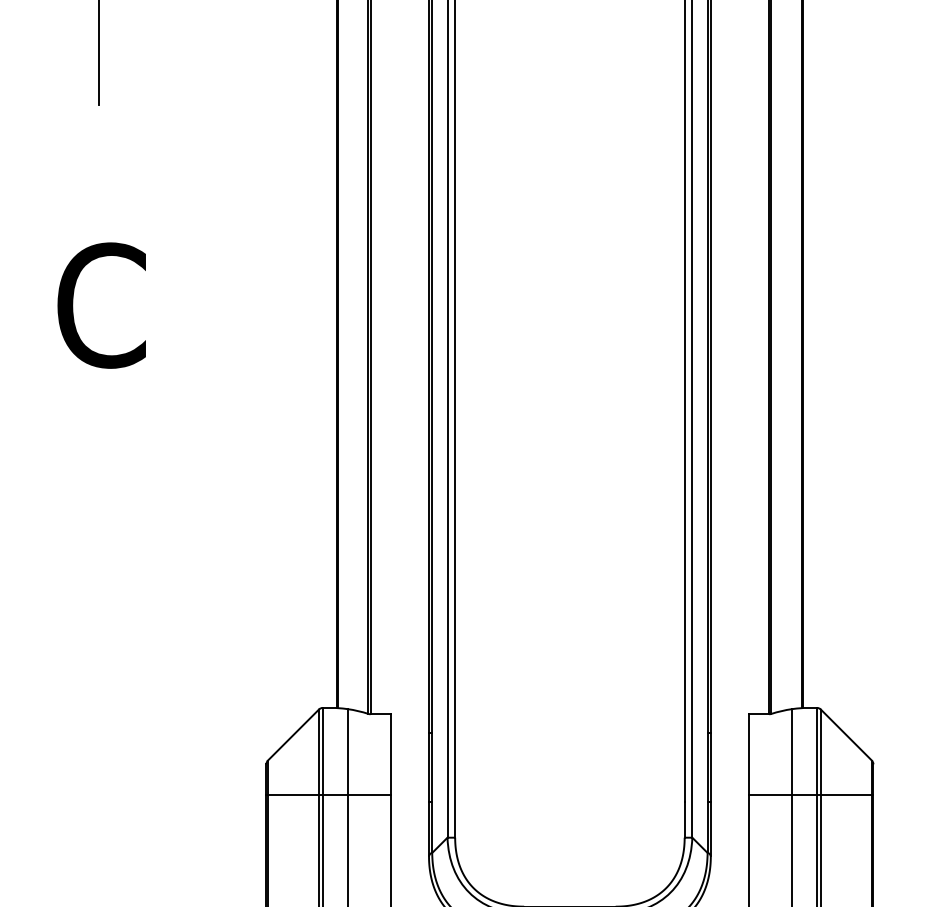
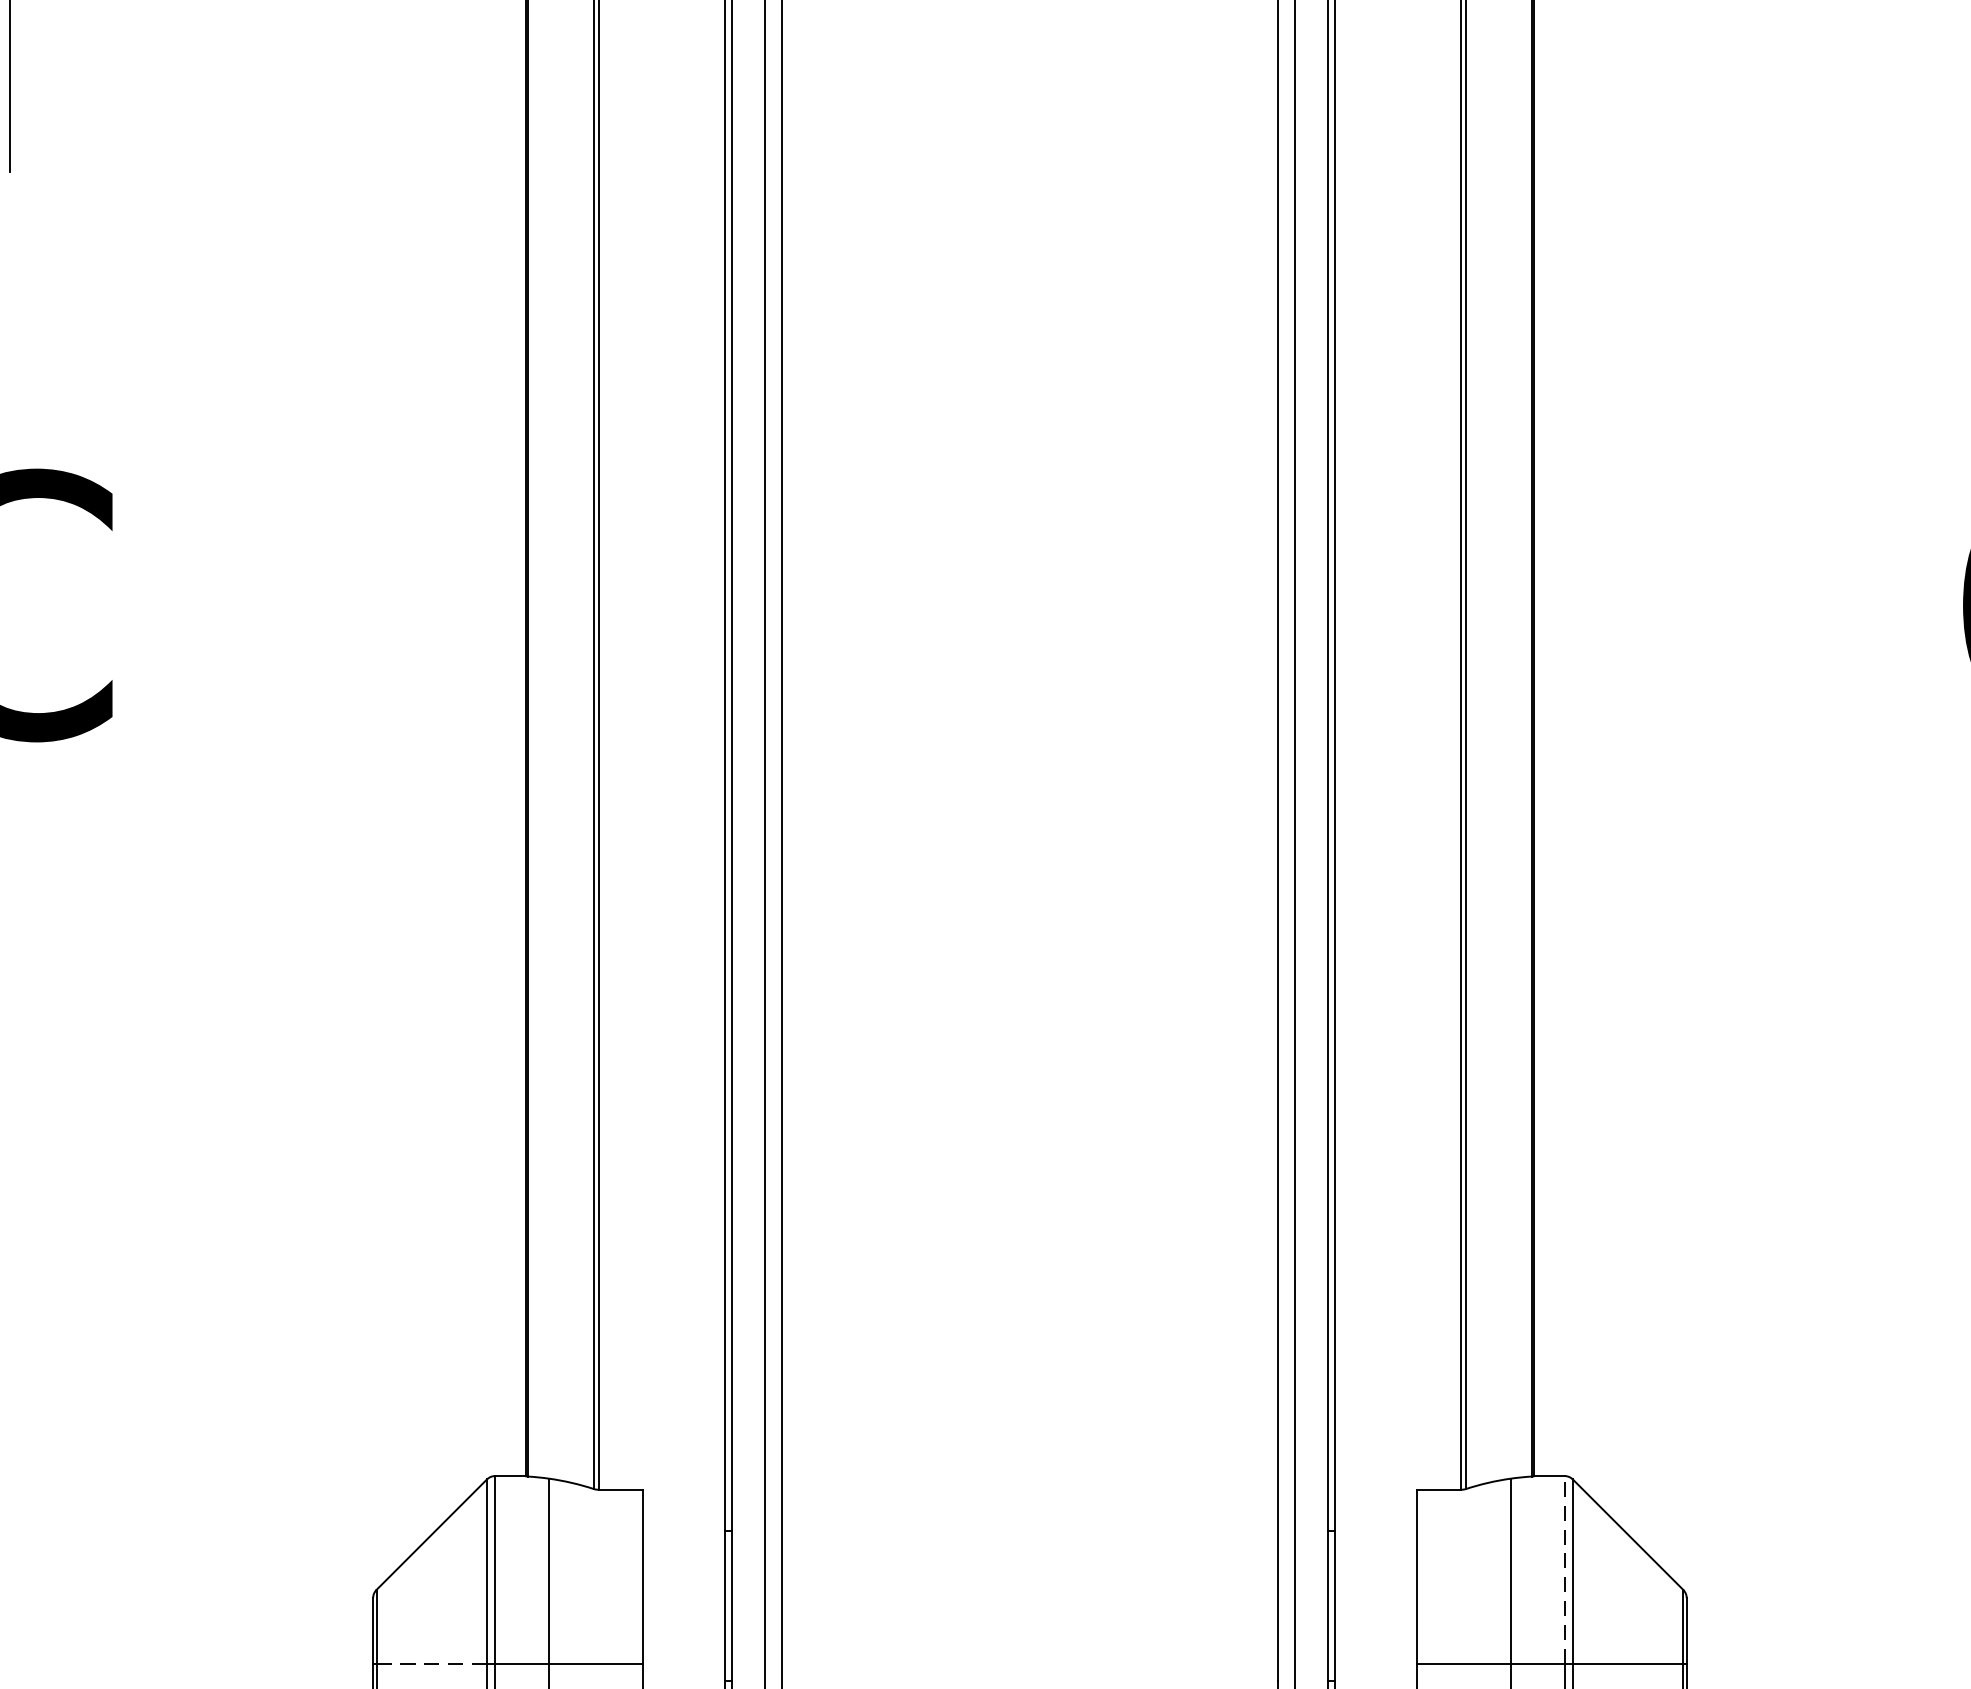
line: (816, 750) -> (1563, 1568), solid -> dashed
line: (293, 794) -> (431, 1663), solid -> dashed

